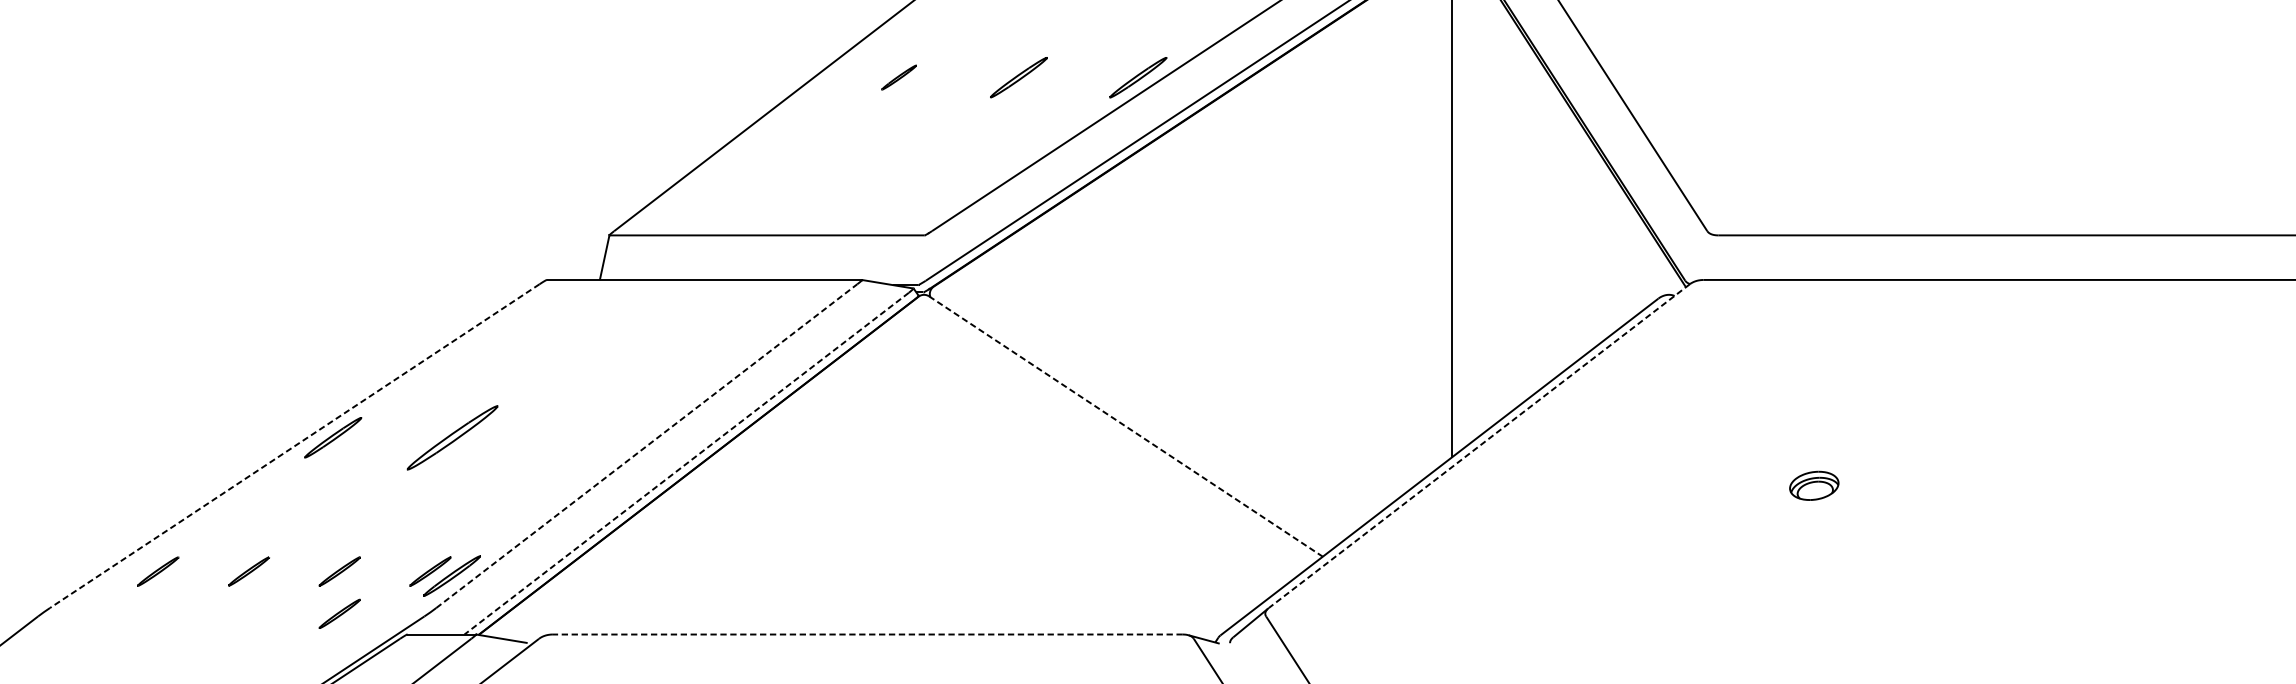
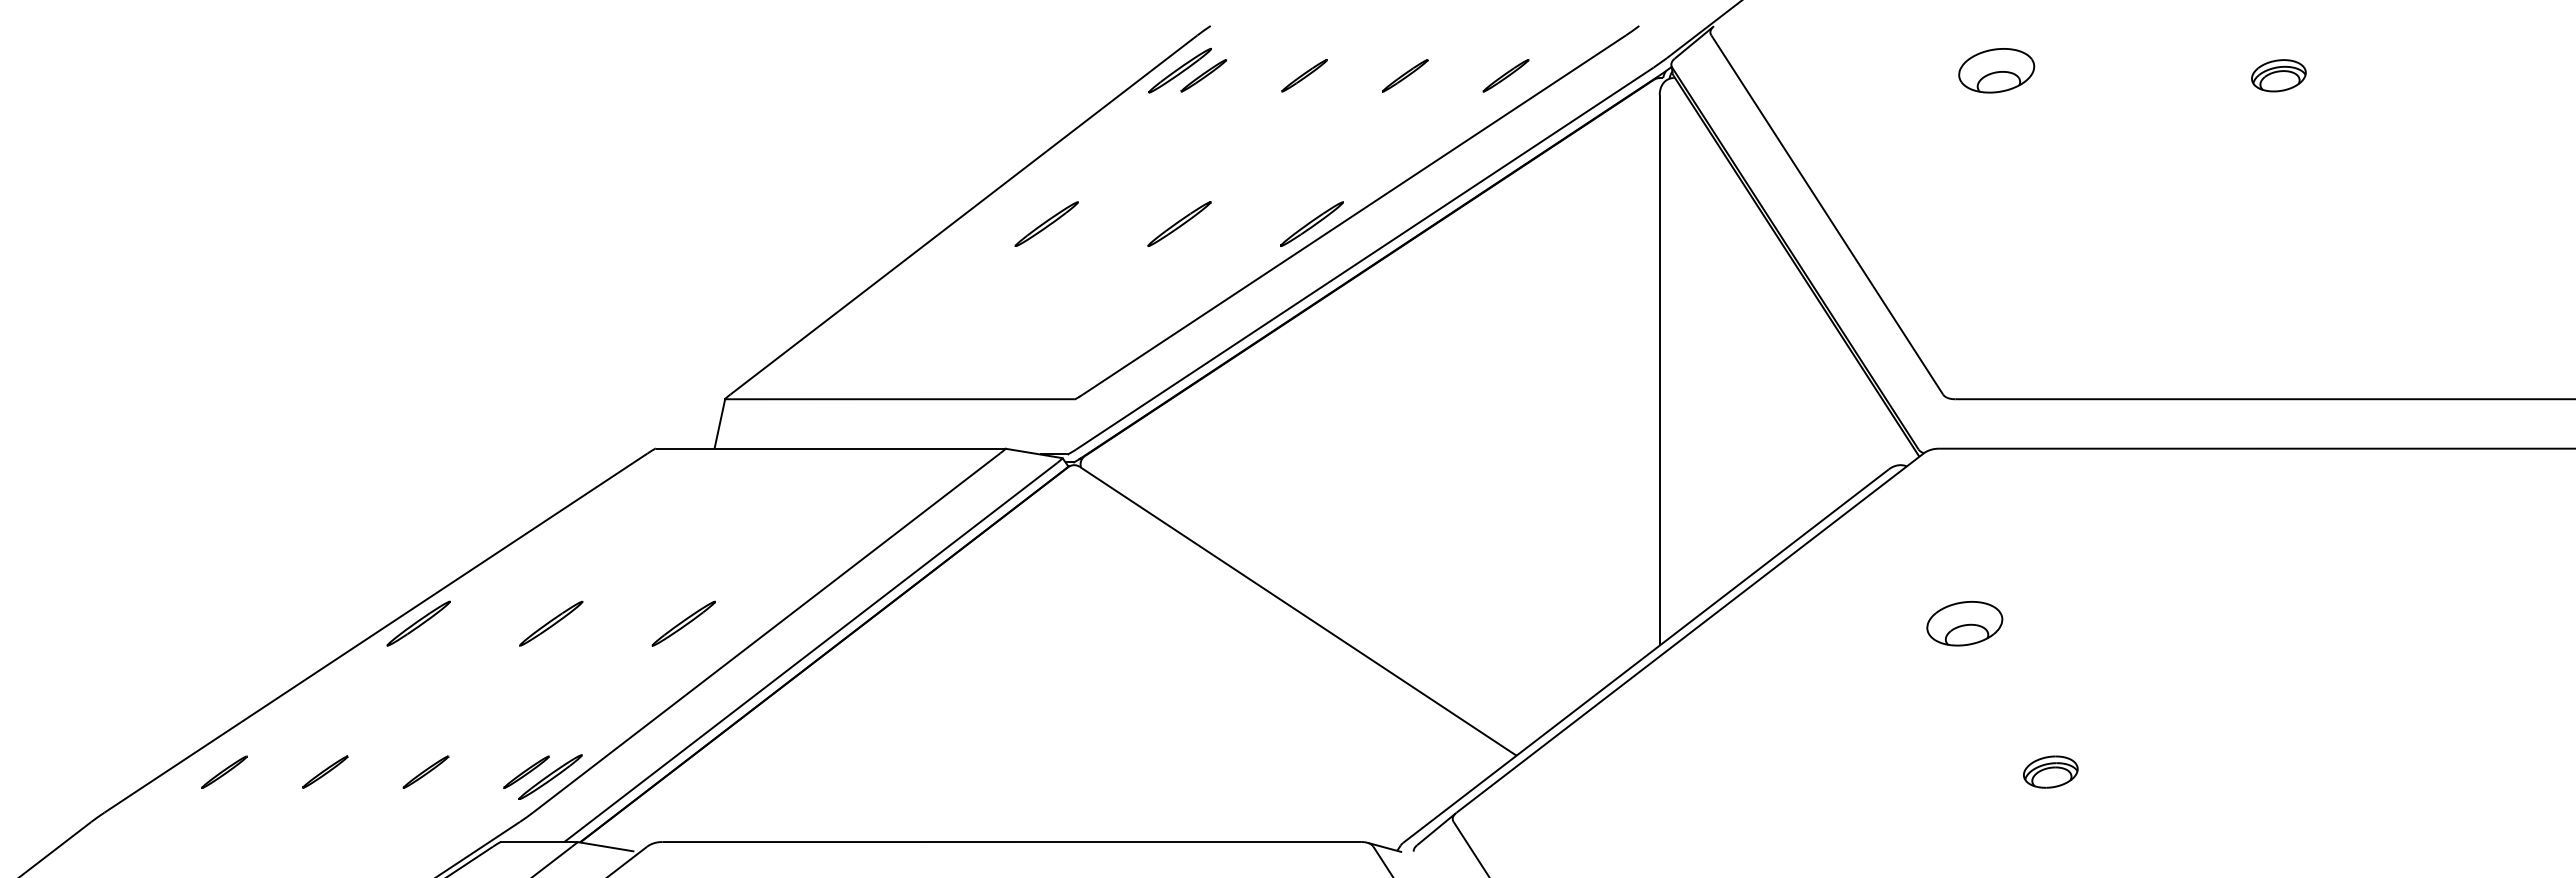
part: (899, 76) -> (1046, 223), size x1.67
line: (1126, 426) -> (1298, 611), dashed -> solid
part: (452, 437) -> (551, 623), size x0.62
part: (571, 437) -> (683, 623), added
part: (1726, 437) -> (1964, 623), added
line: (646, 445) -> (766, 632), dashed -> solid
line: (1479, 445) -> (1690, 632), dashed -> solid
line: (295, 446) -> (376, 633), dashed -> solid
line: (686, 463) -> (810, 652), dashed -> solid
part: (1814, 485) -> (2050, 771), moved
part: (339, 613) -> (425, 818), removed
line: (867, 634) -> (1011, 842), dashed -> solid

